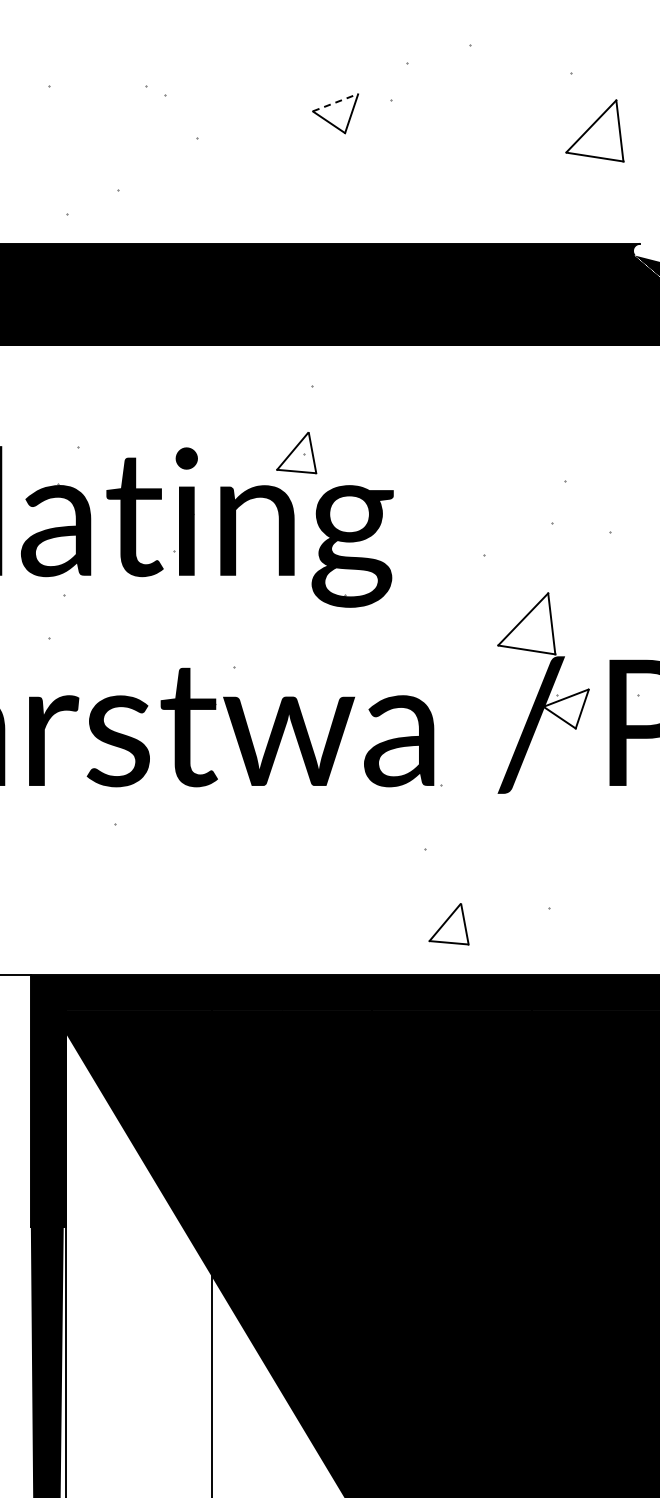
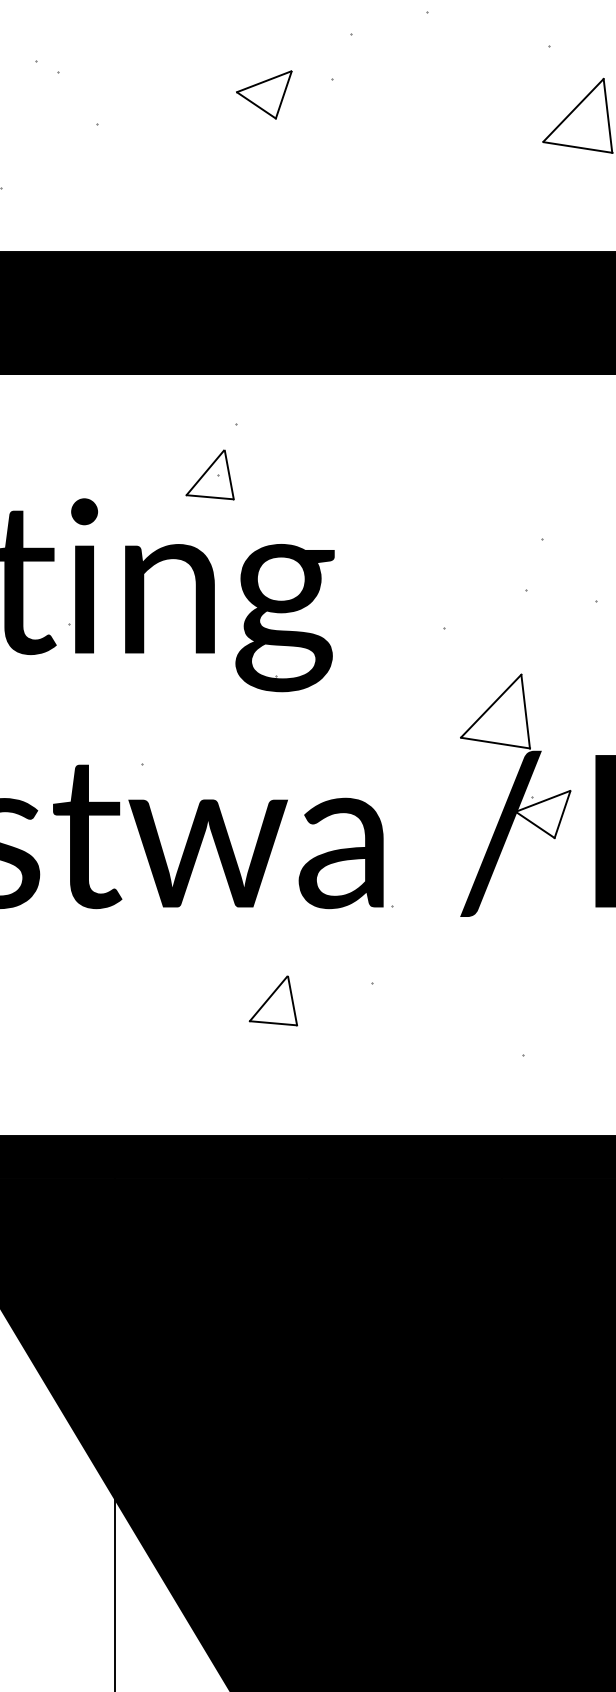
line: (335, 102) -> (264, 81), dashed -> solid
part: (296, 453) -> (209, 475), moved
part: (448, 924) -> (272, 1001), moved

